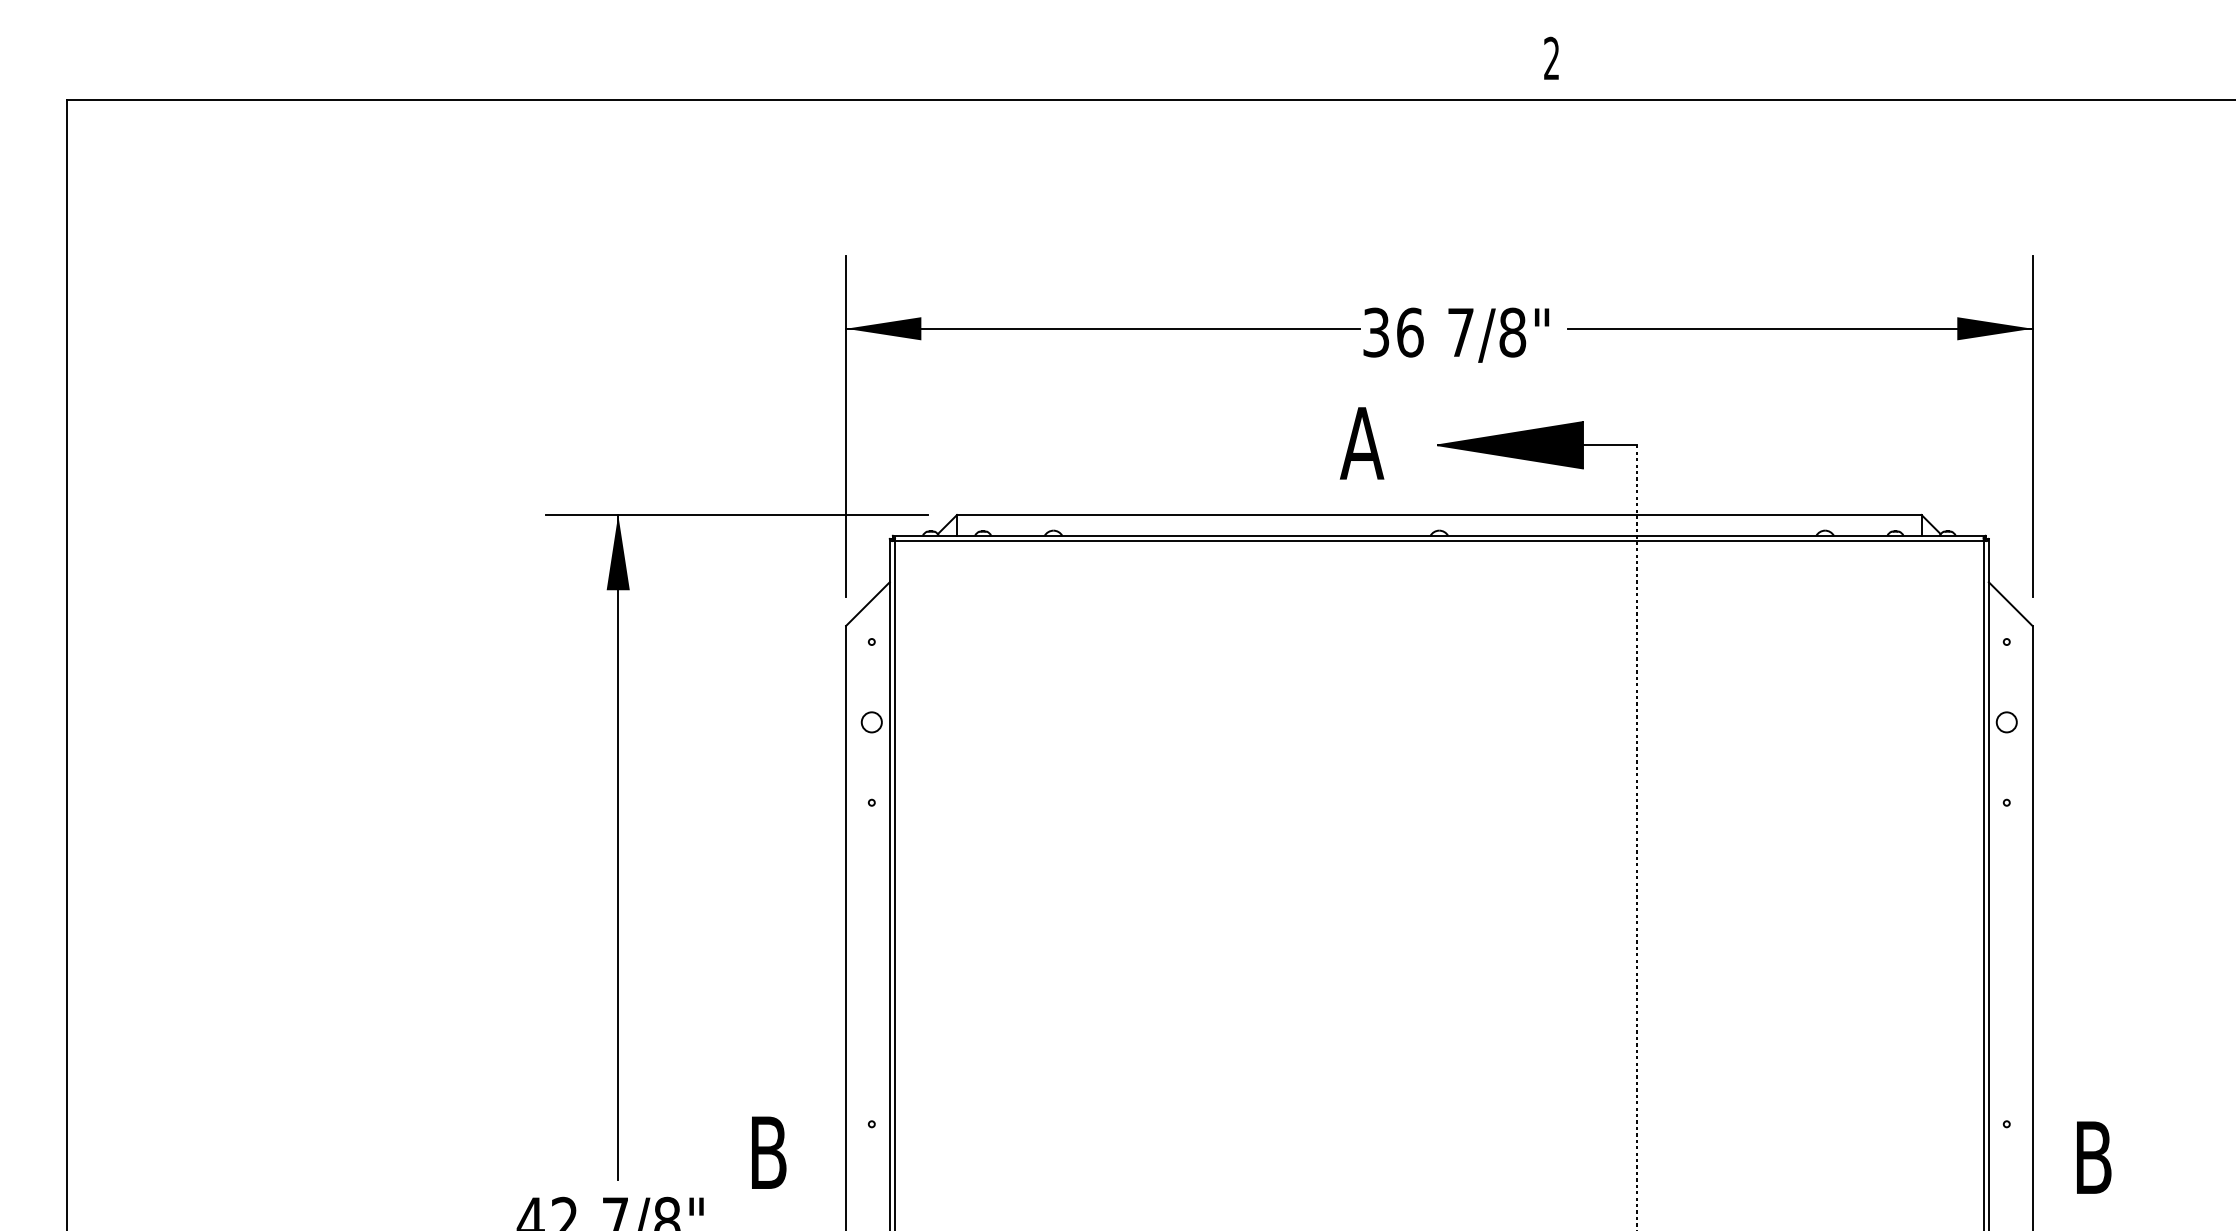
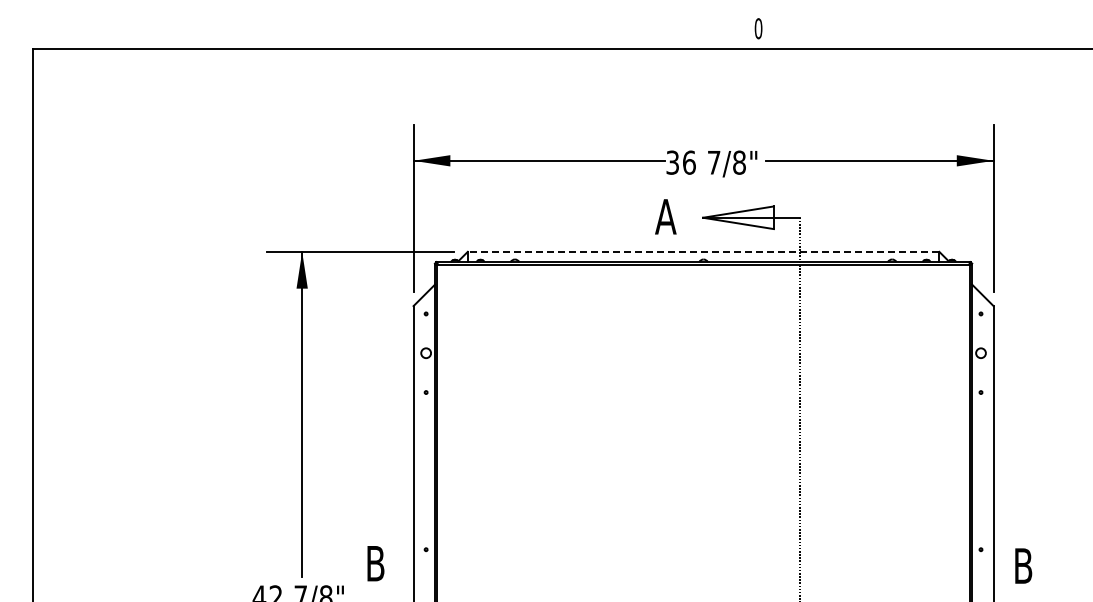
text: (1551, 58) -> (758, 28), 2 -> 0
fill: (1510, 444) -> (738, 217), removed
line: (1439, 514) -> (703, 251), solid -> dashed

